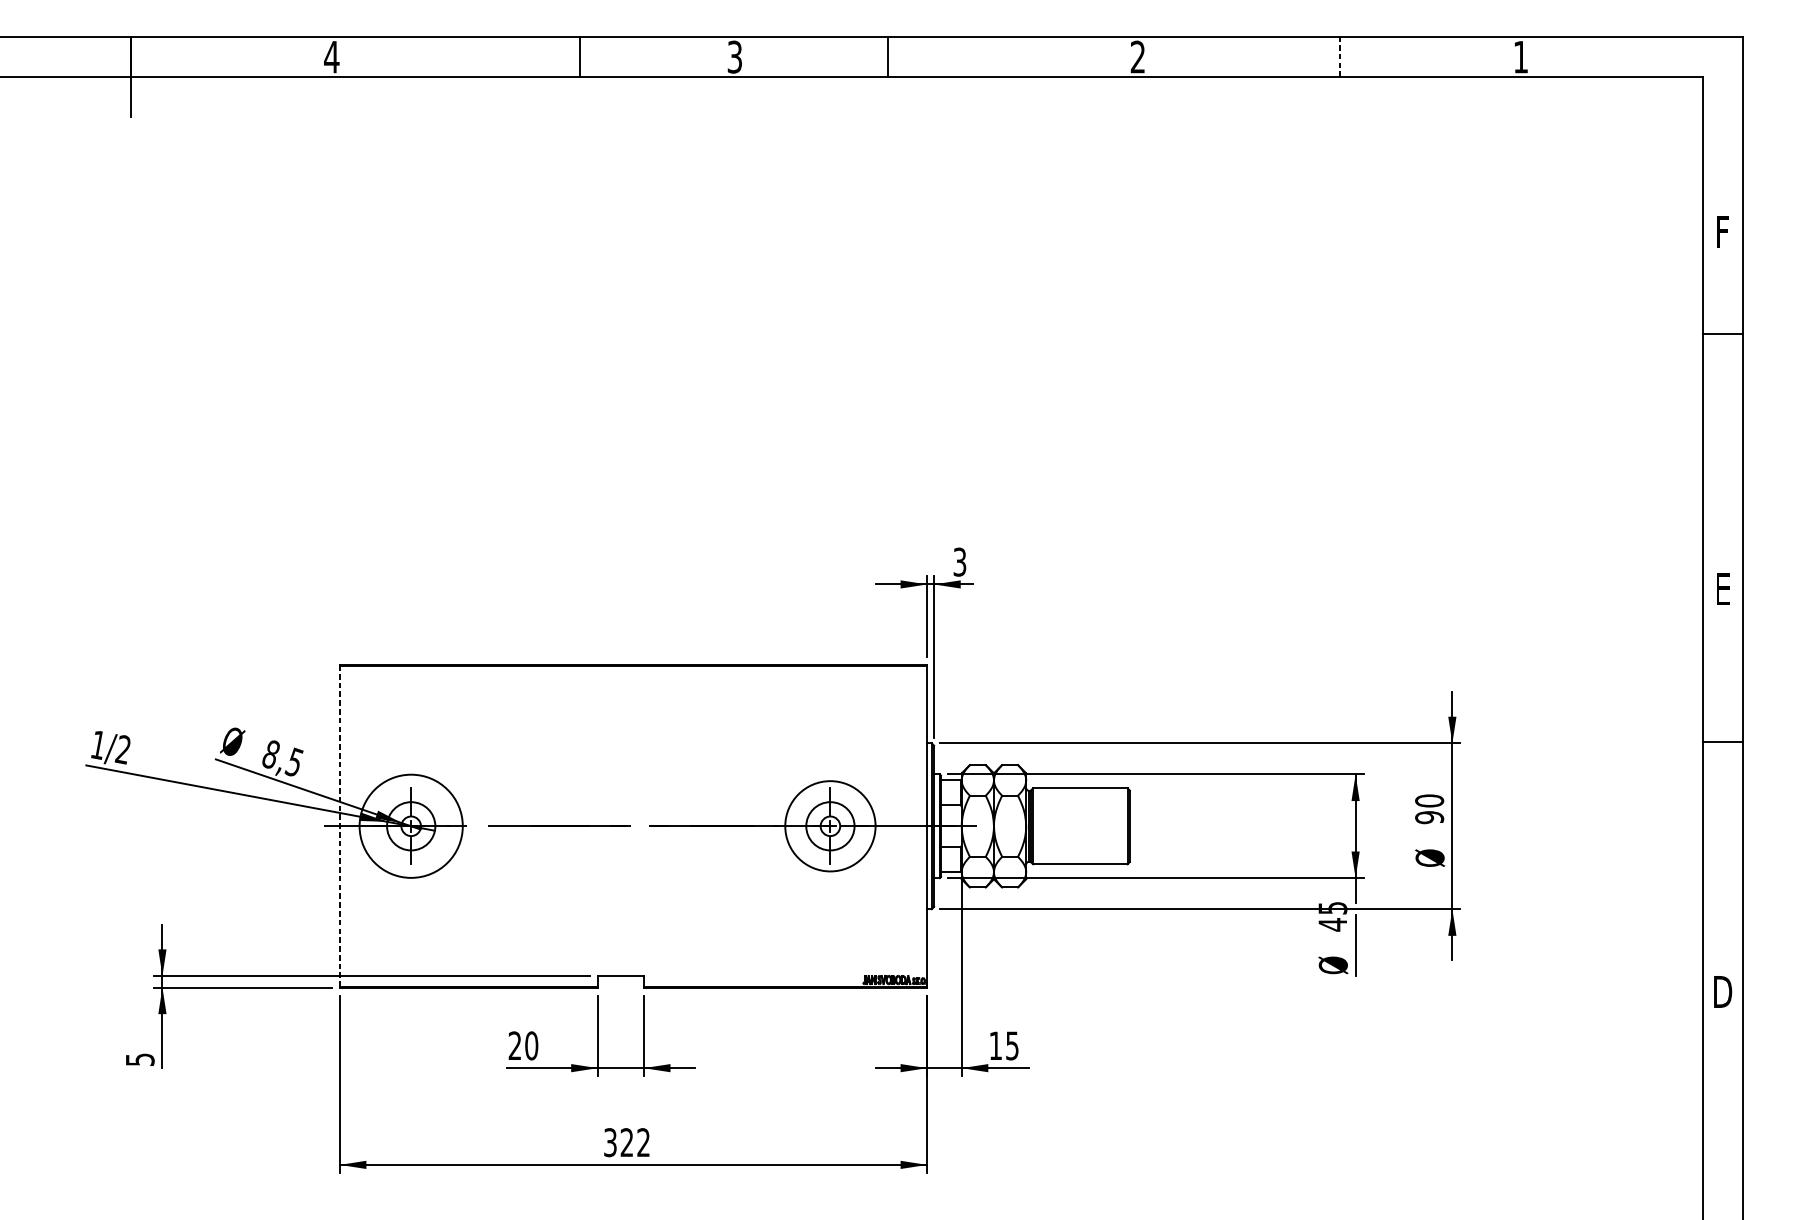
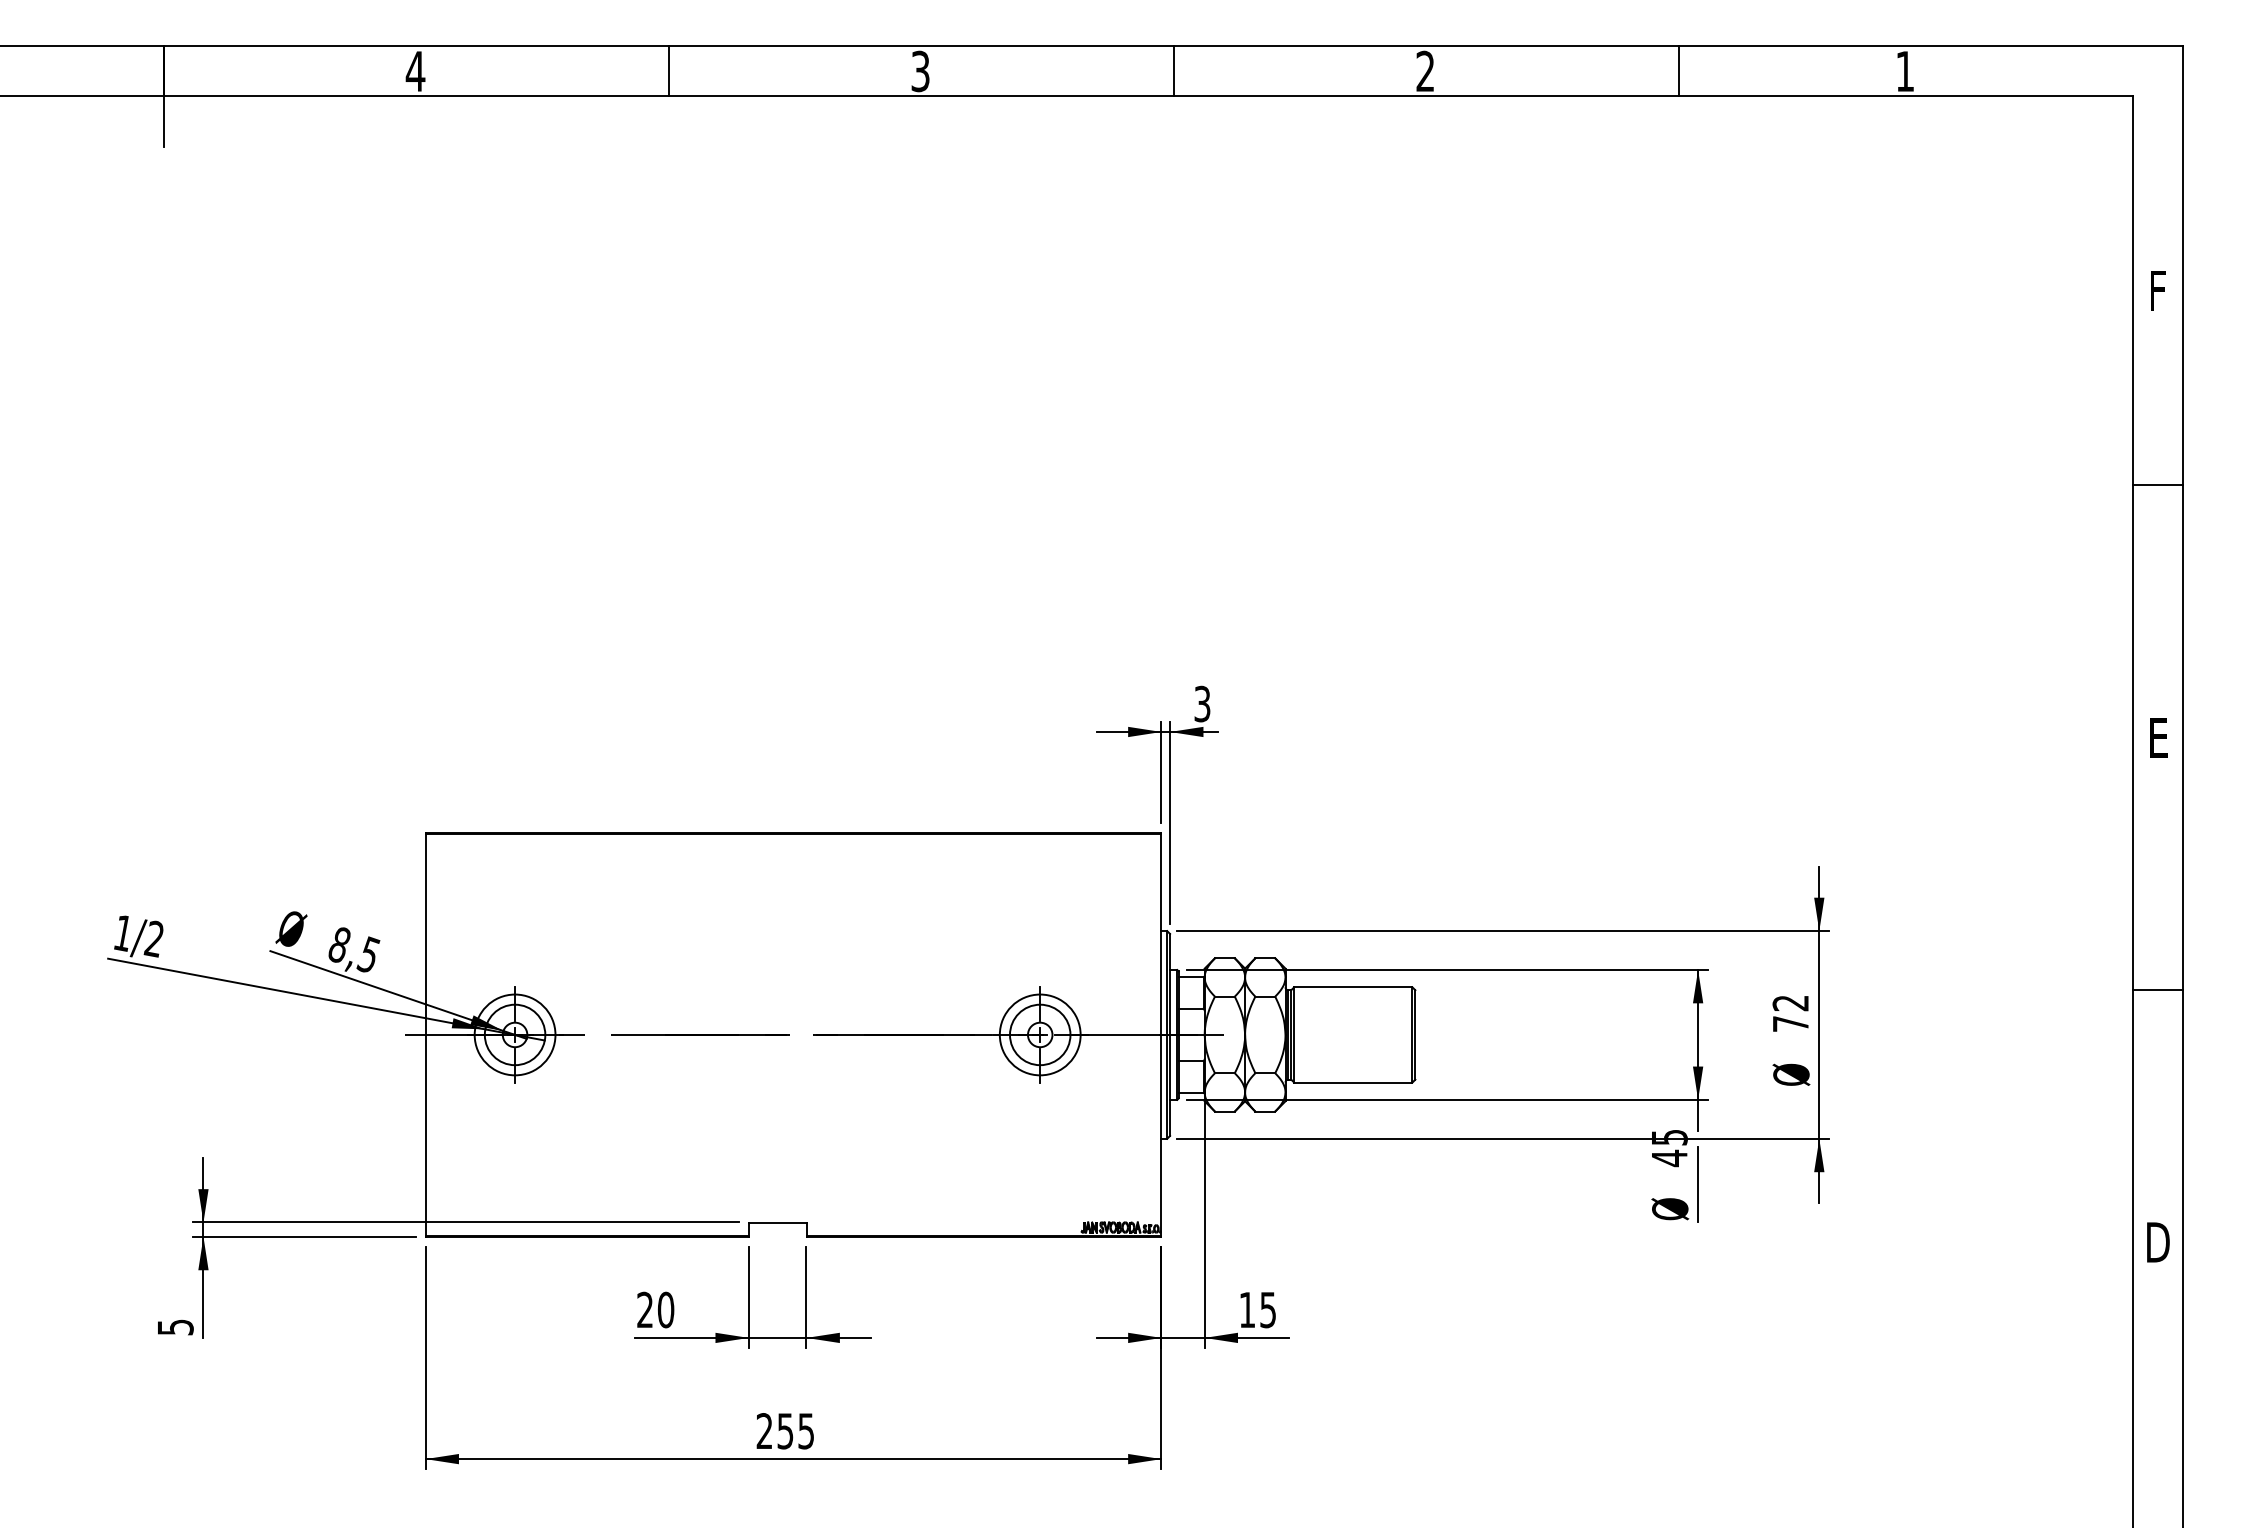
line: (579, 56) -> (668, 70), moved
line: (888, 56) -> (1173, 70), moved
line: (1339, 56) -> (1678, 70), dashed -> solid
line: (1722, 334) -> (2157, 485), moved
line: (1722, 742) -> (2157, 990), moved
text: (1429, 809) -> (1790, 1013), 90 -> 72
line: (339, 825) -> (425, 1034), dashed -> solid
circle: (410, 825) -> (514, 1034), size x0.62
circle: (829, 825) -> (1039, 1034), size x0.71
text: (626, 1142) -> (784, 1431), 322 -> 255

